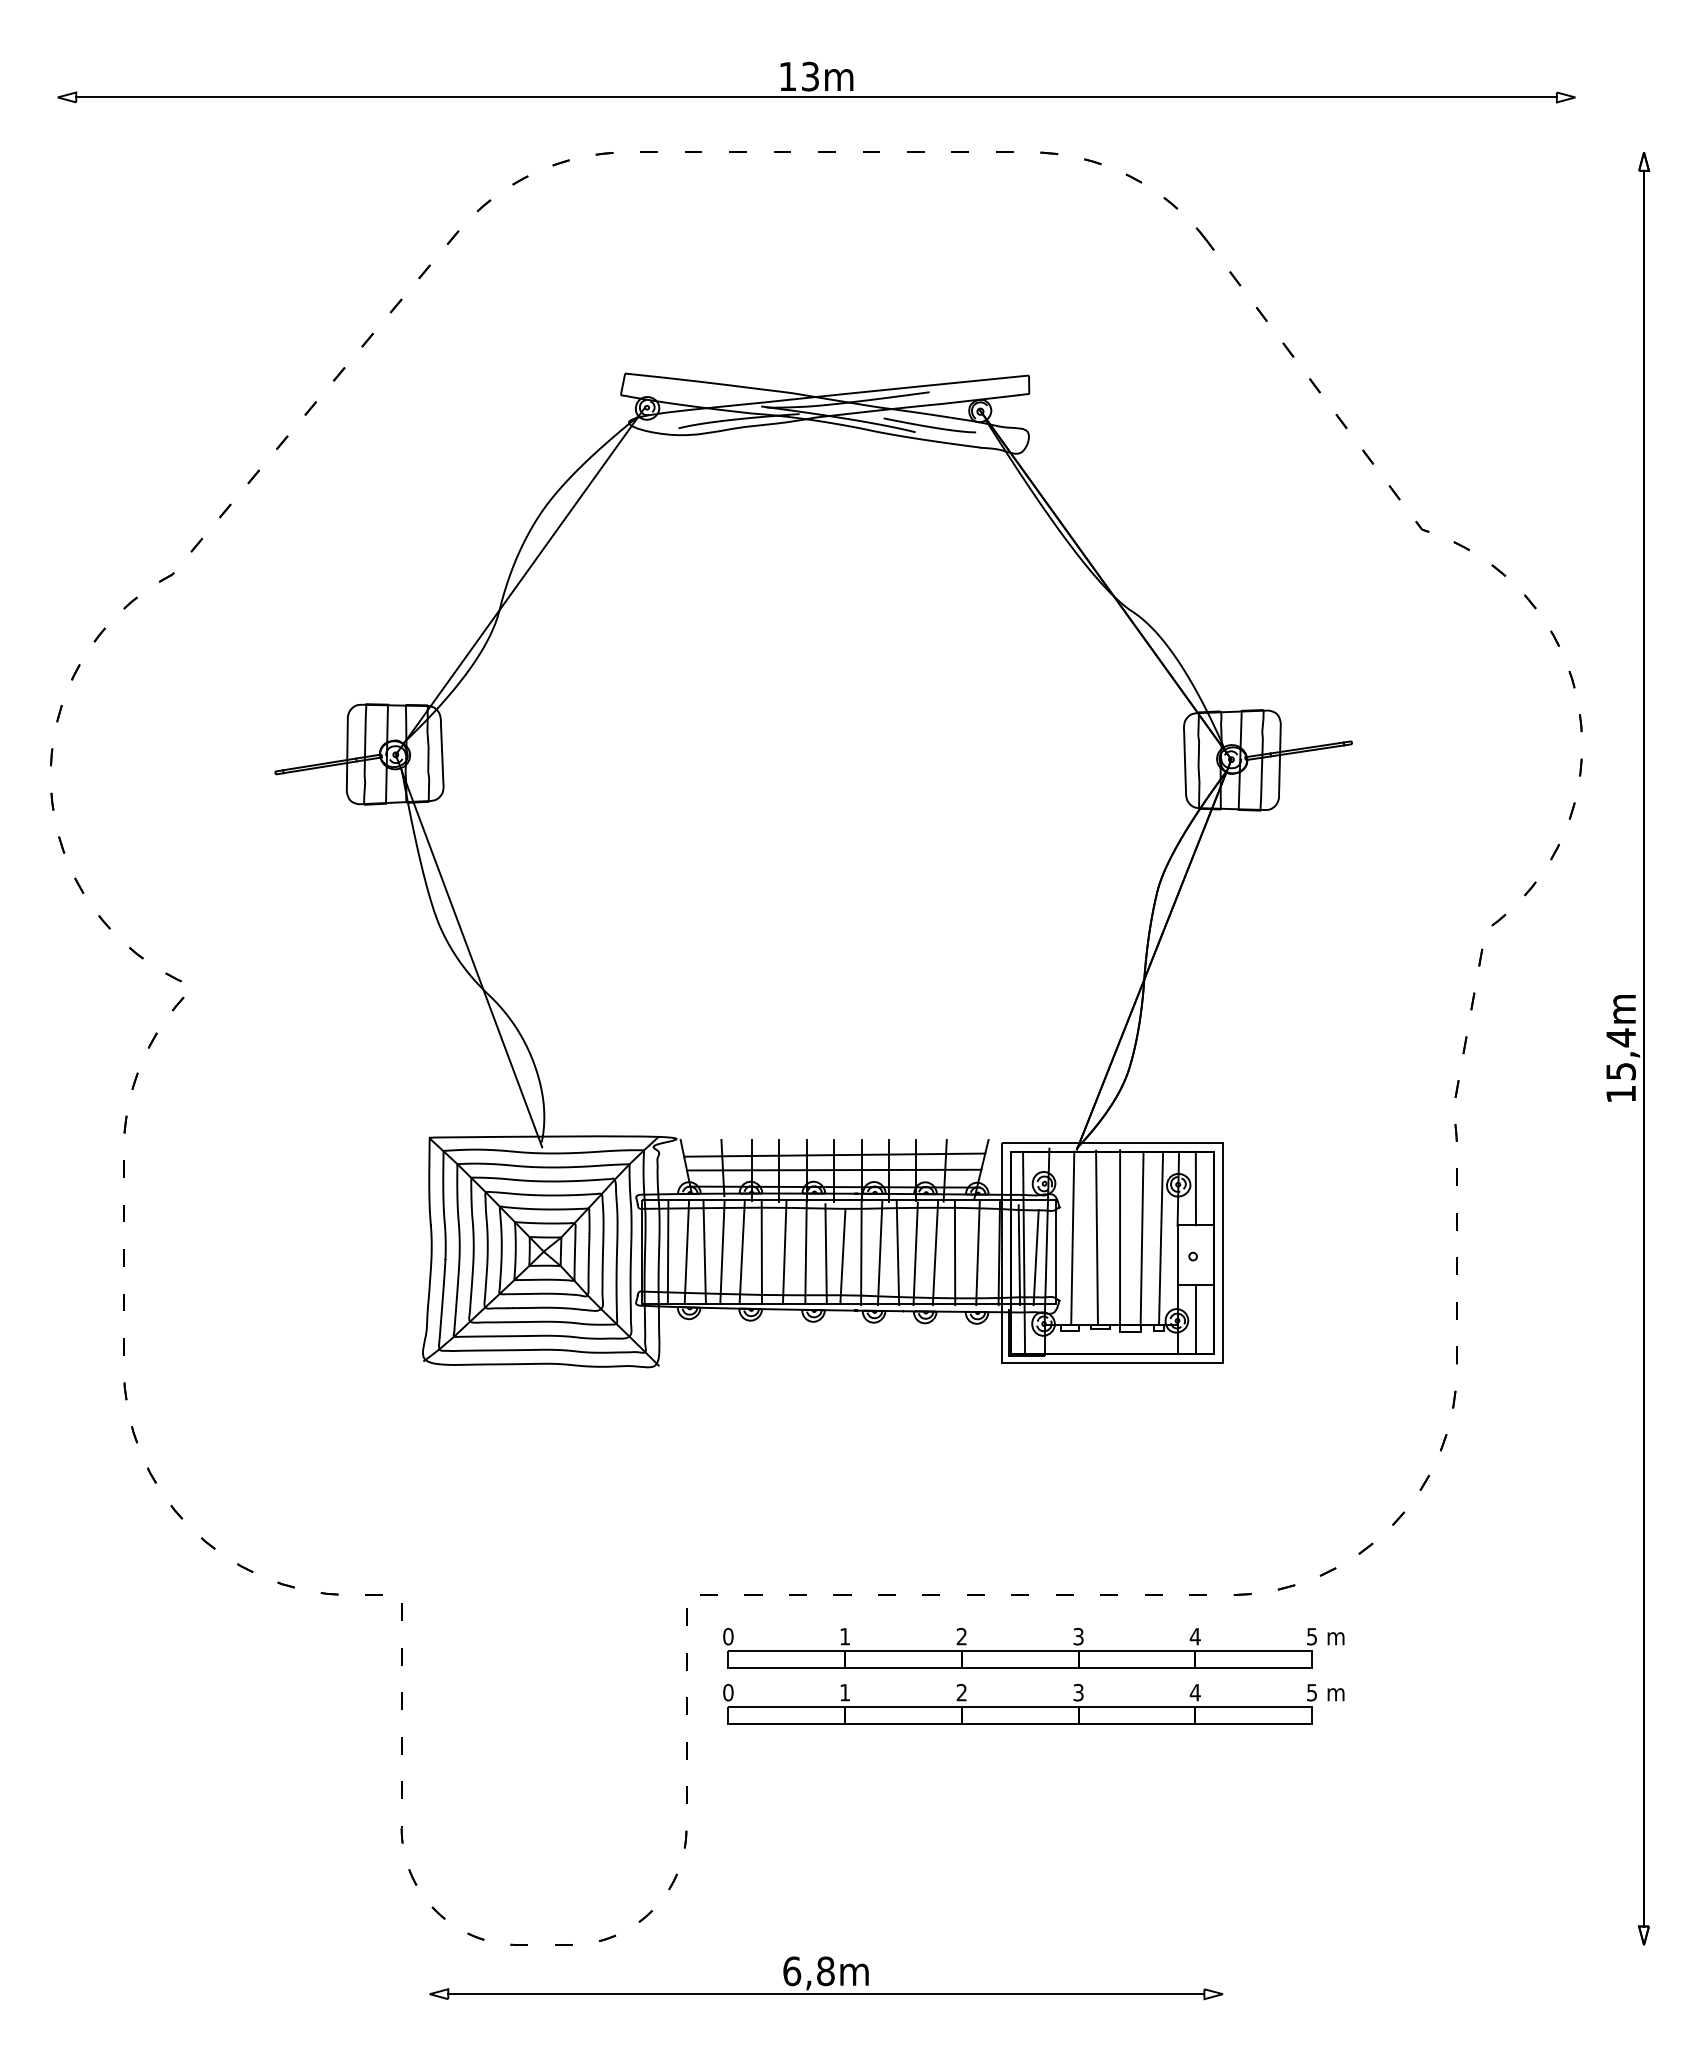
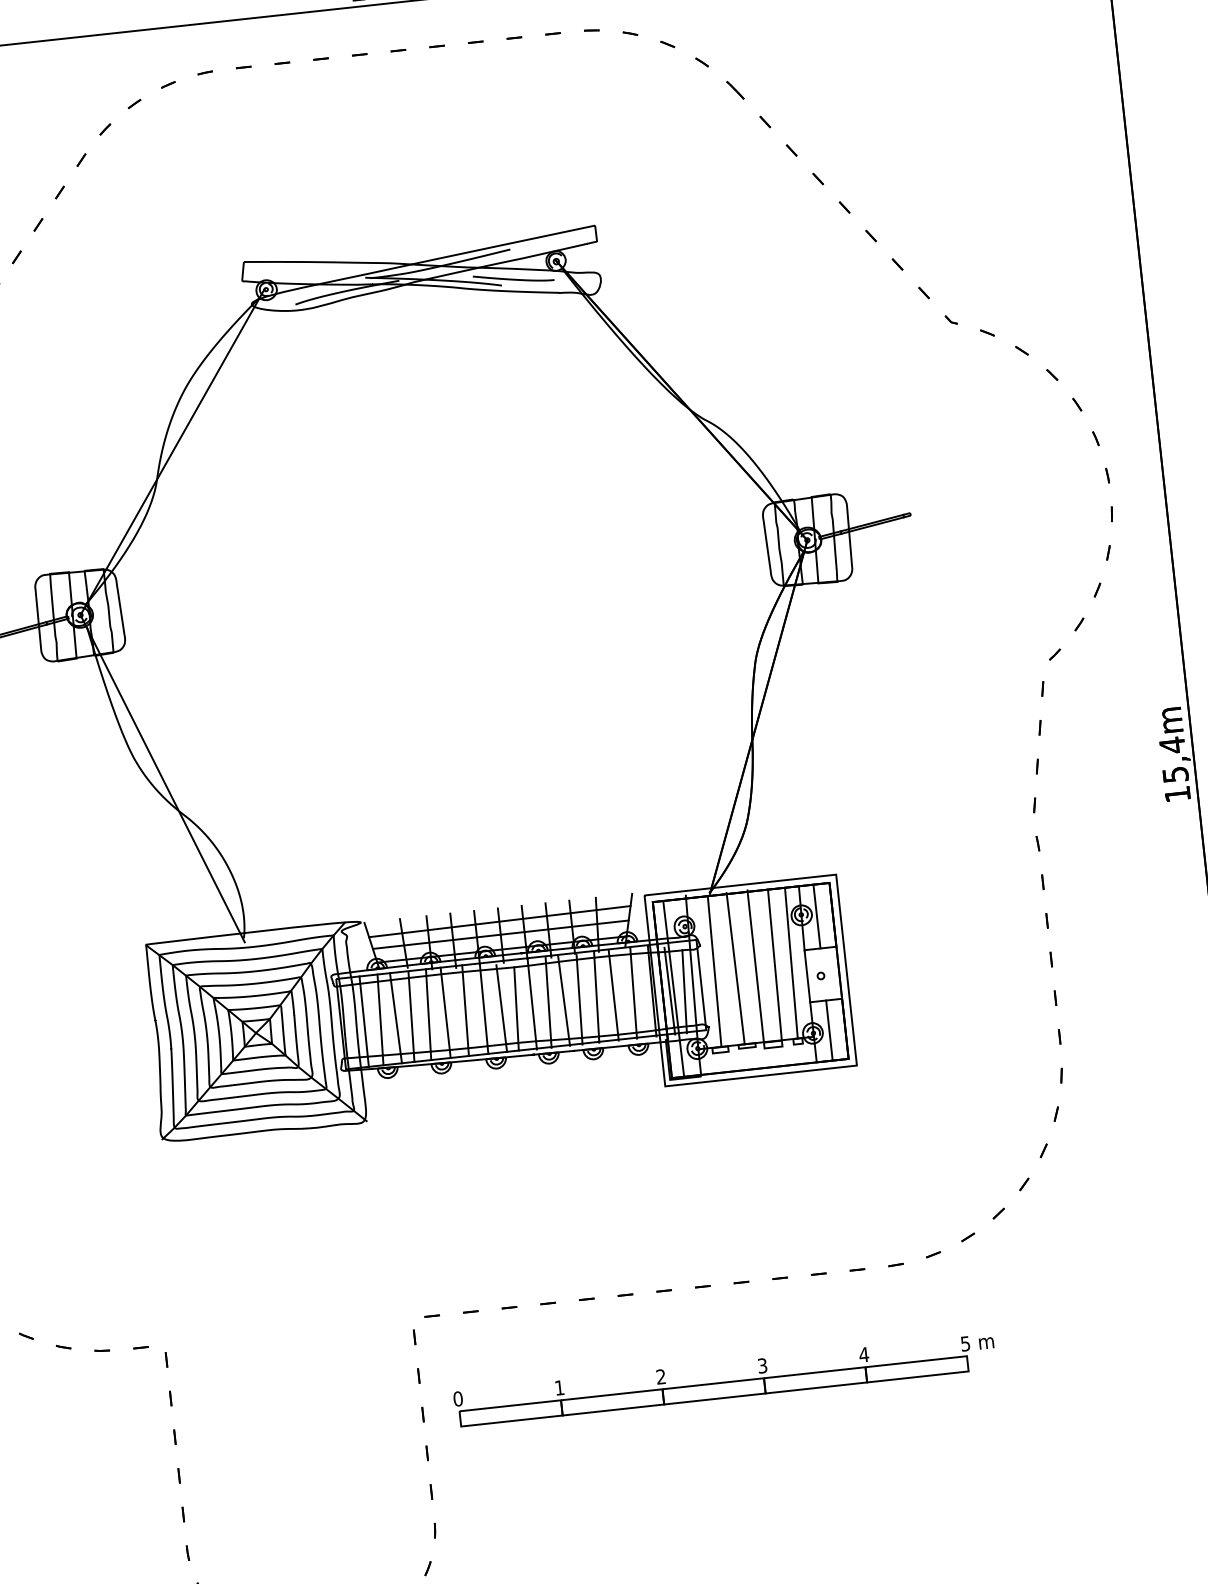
part: (1033, 1648) -> (719, 1331), removed

